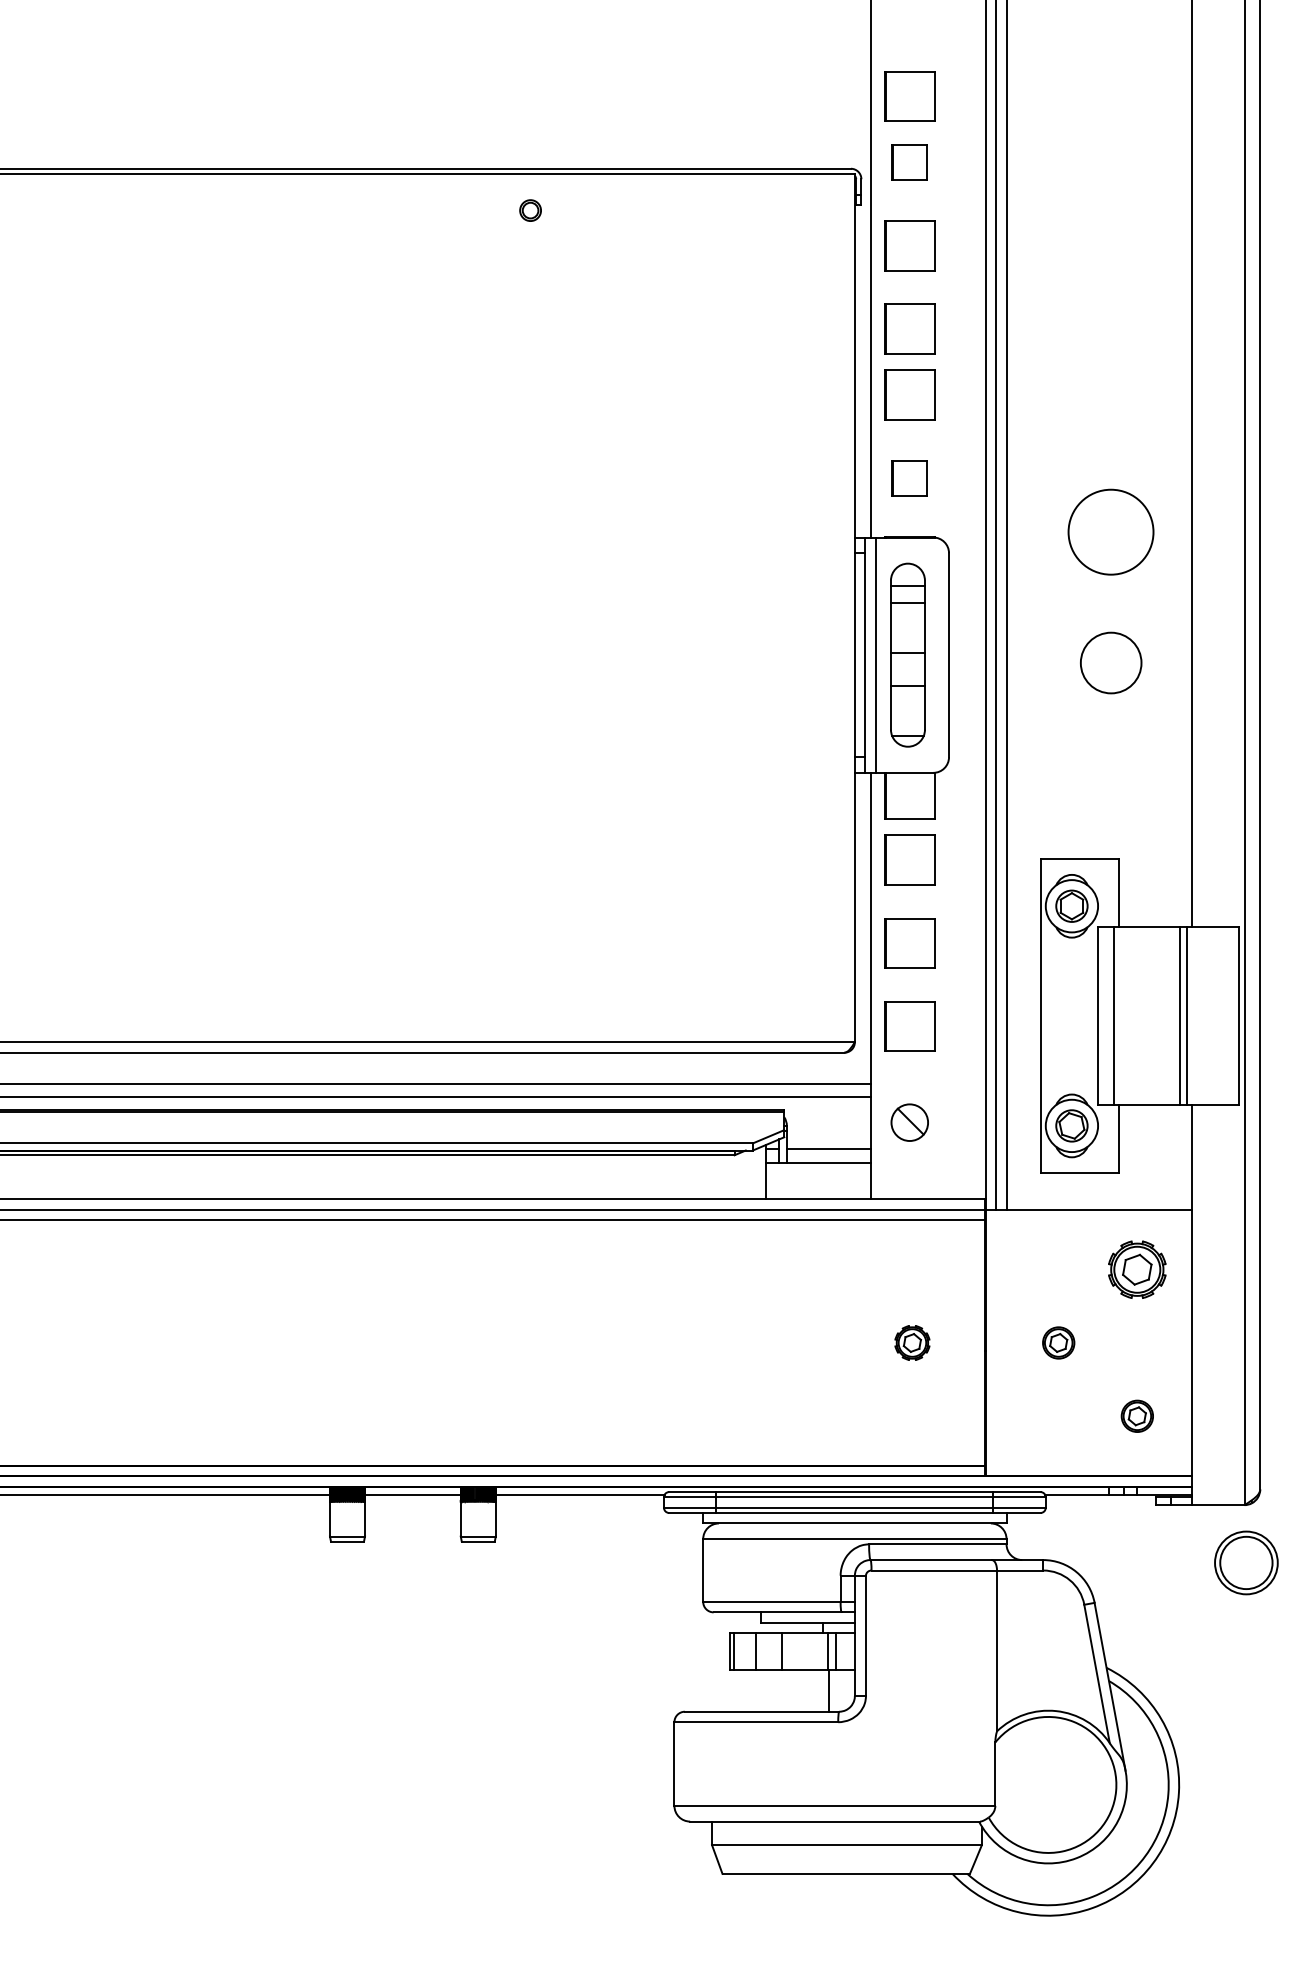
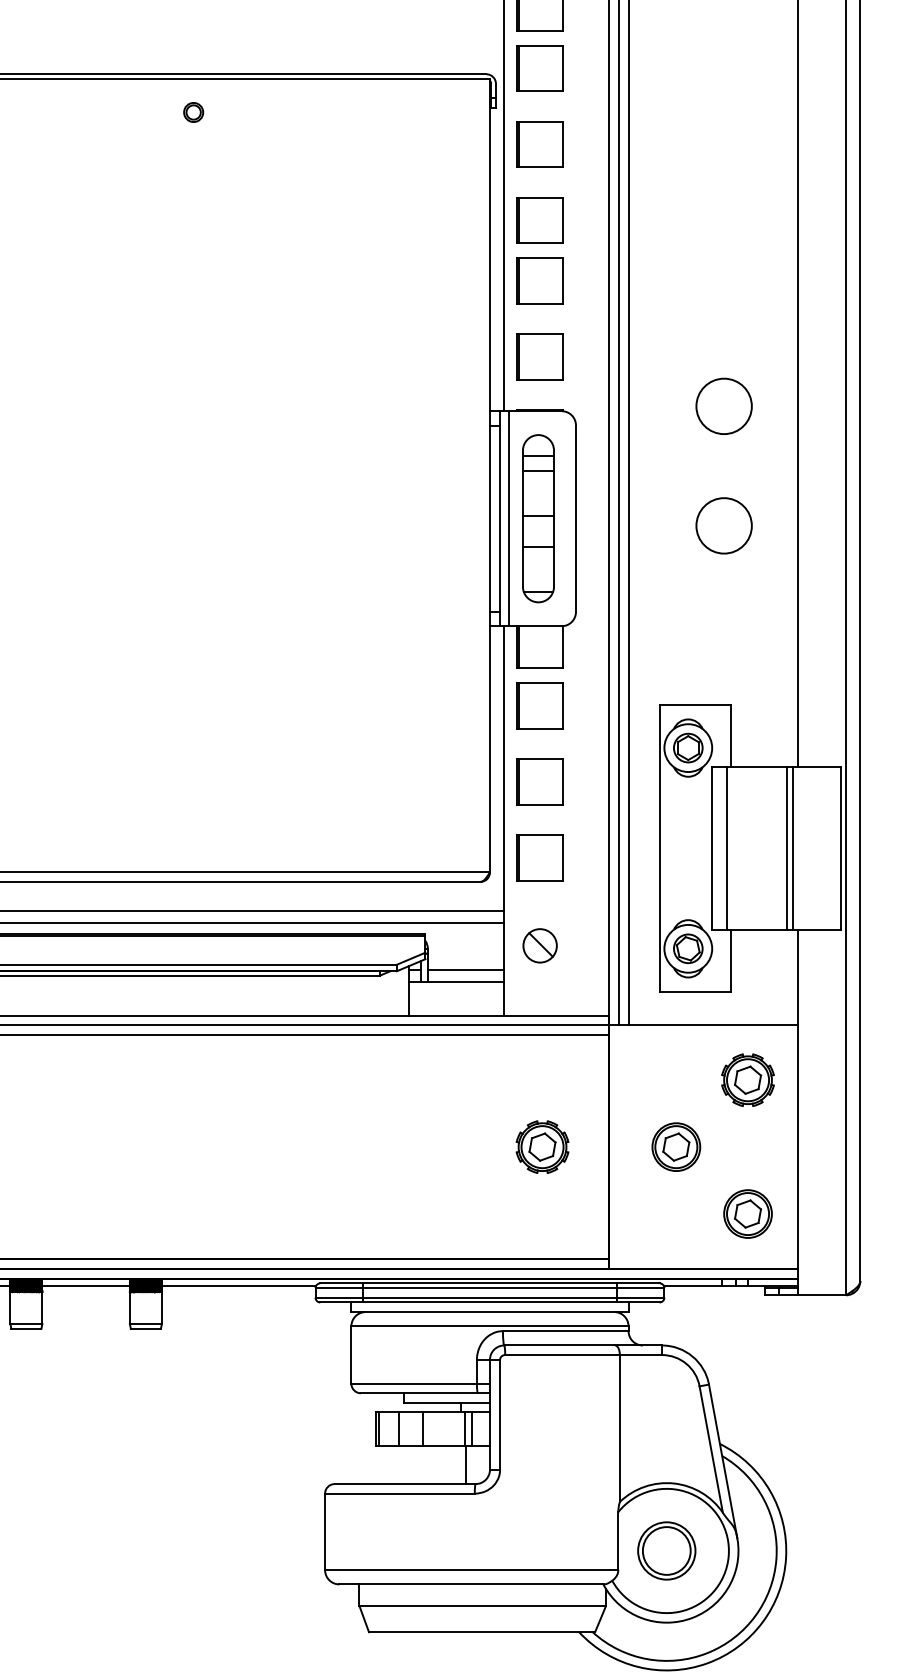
part: (909, 162) -> (539, 68), size x1.43
part: (909, 478) -> (539, 357), size x1.43
circle: (1111, 532) -> (724, 406), size x0.71
part: (912, 1342) -> (542, 1146), size x1.67
part: (1058, 1342) -> (676, 1146), size x1.67
part: (1137, 1416) -> (748, 1214), size x1.67
part: (1246, 1562) -> (666, 1550), moved

